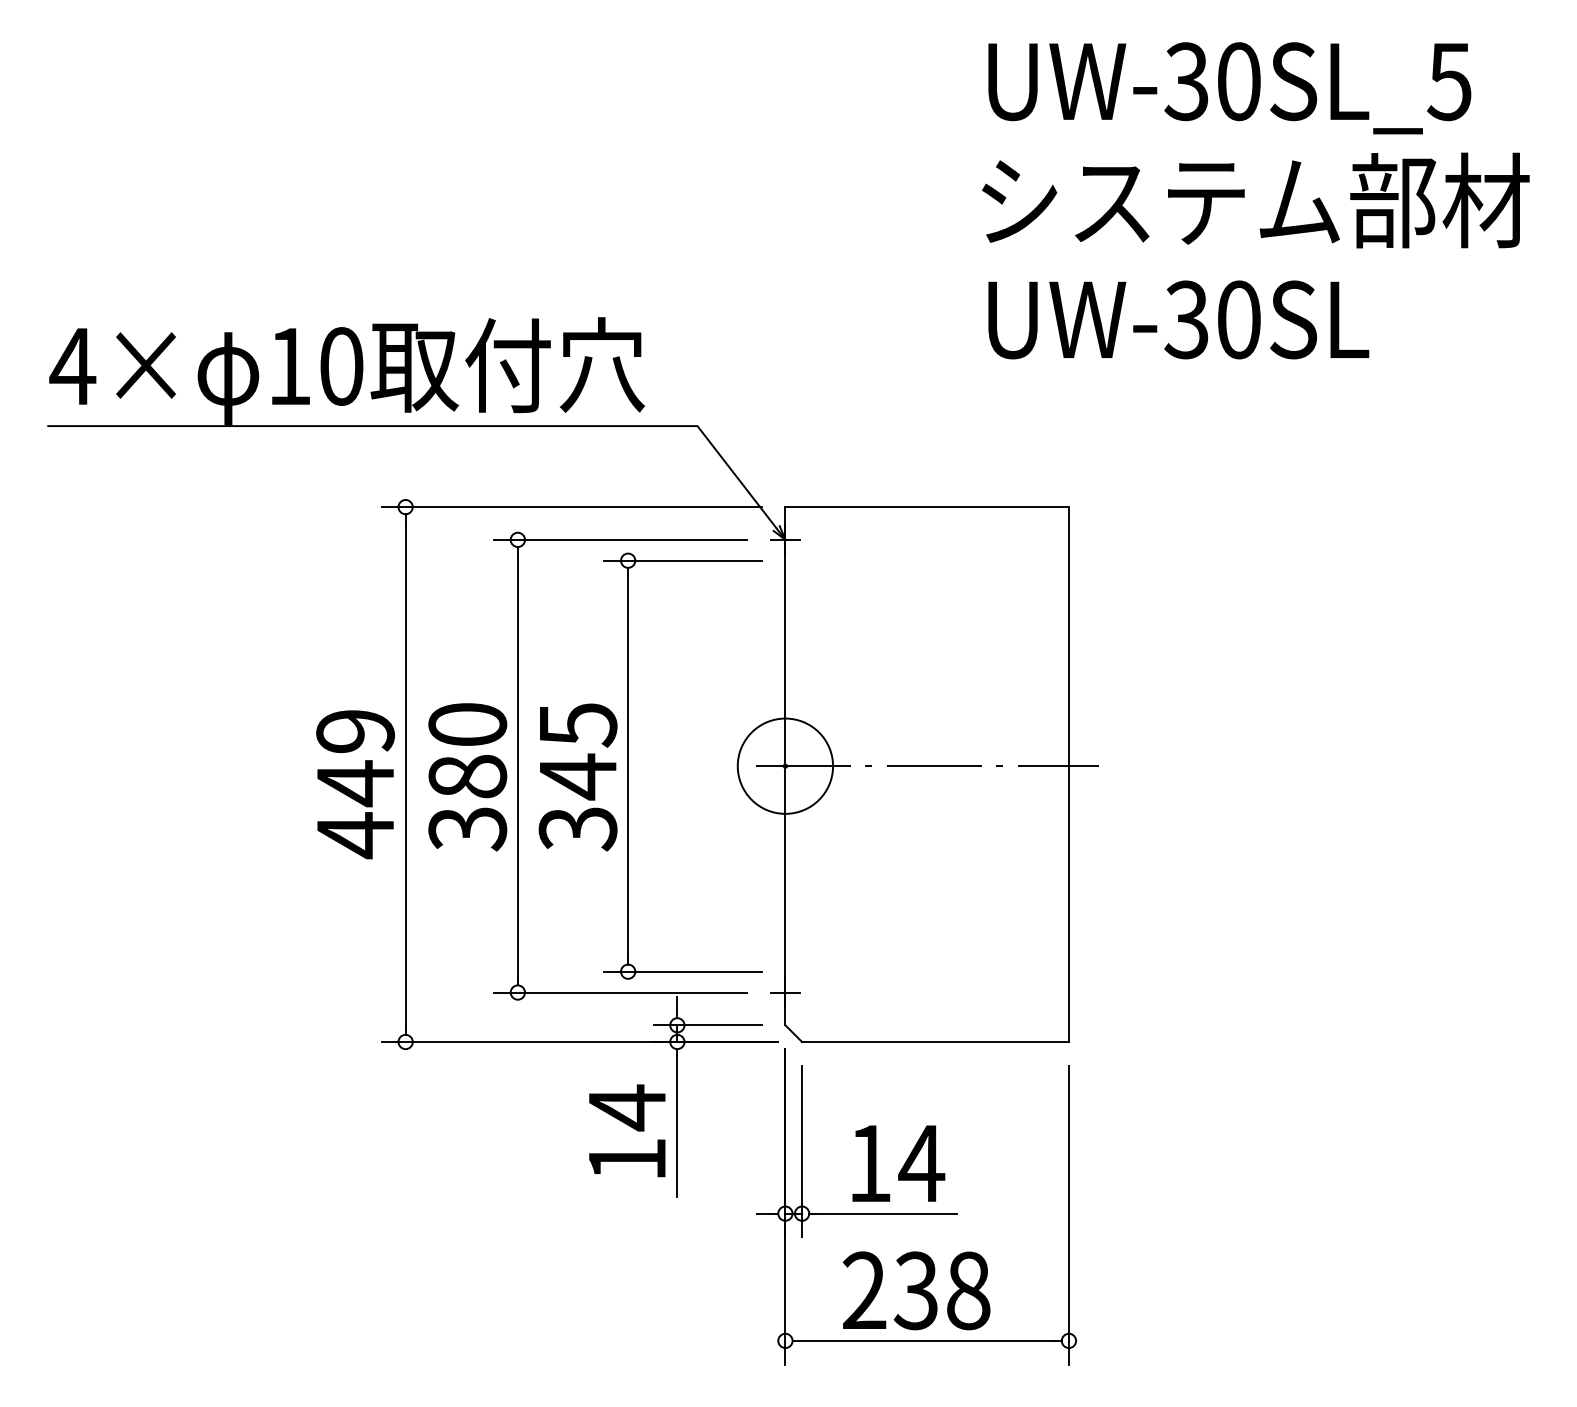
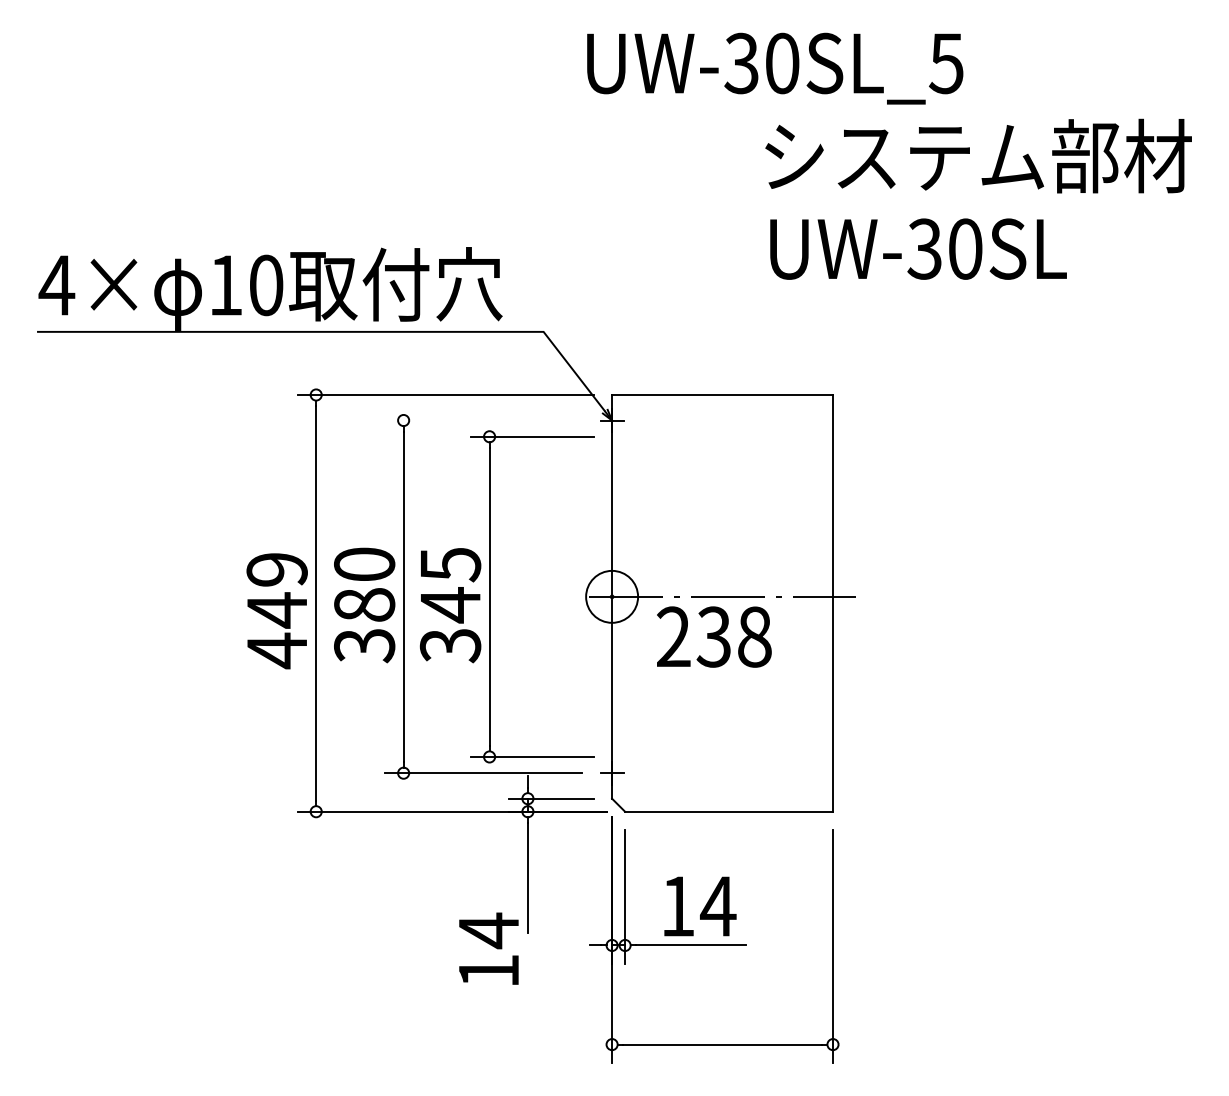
text: (1229, 88) -> (774, 68), moved
line: (620, 539) -> (483, 420), removed
circle: (785, 765) -> (612, 596), size x0.7
text: (627, 1130) -> (489, 948), moved
text: (916, 1290) -> (714, 636), moved

